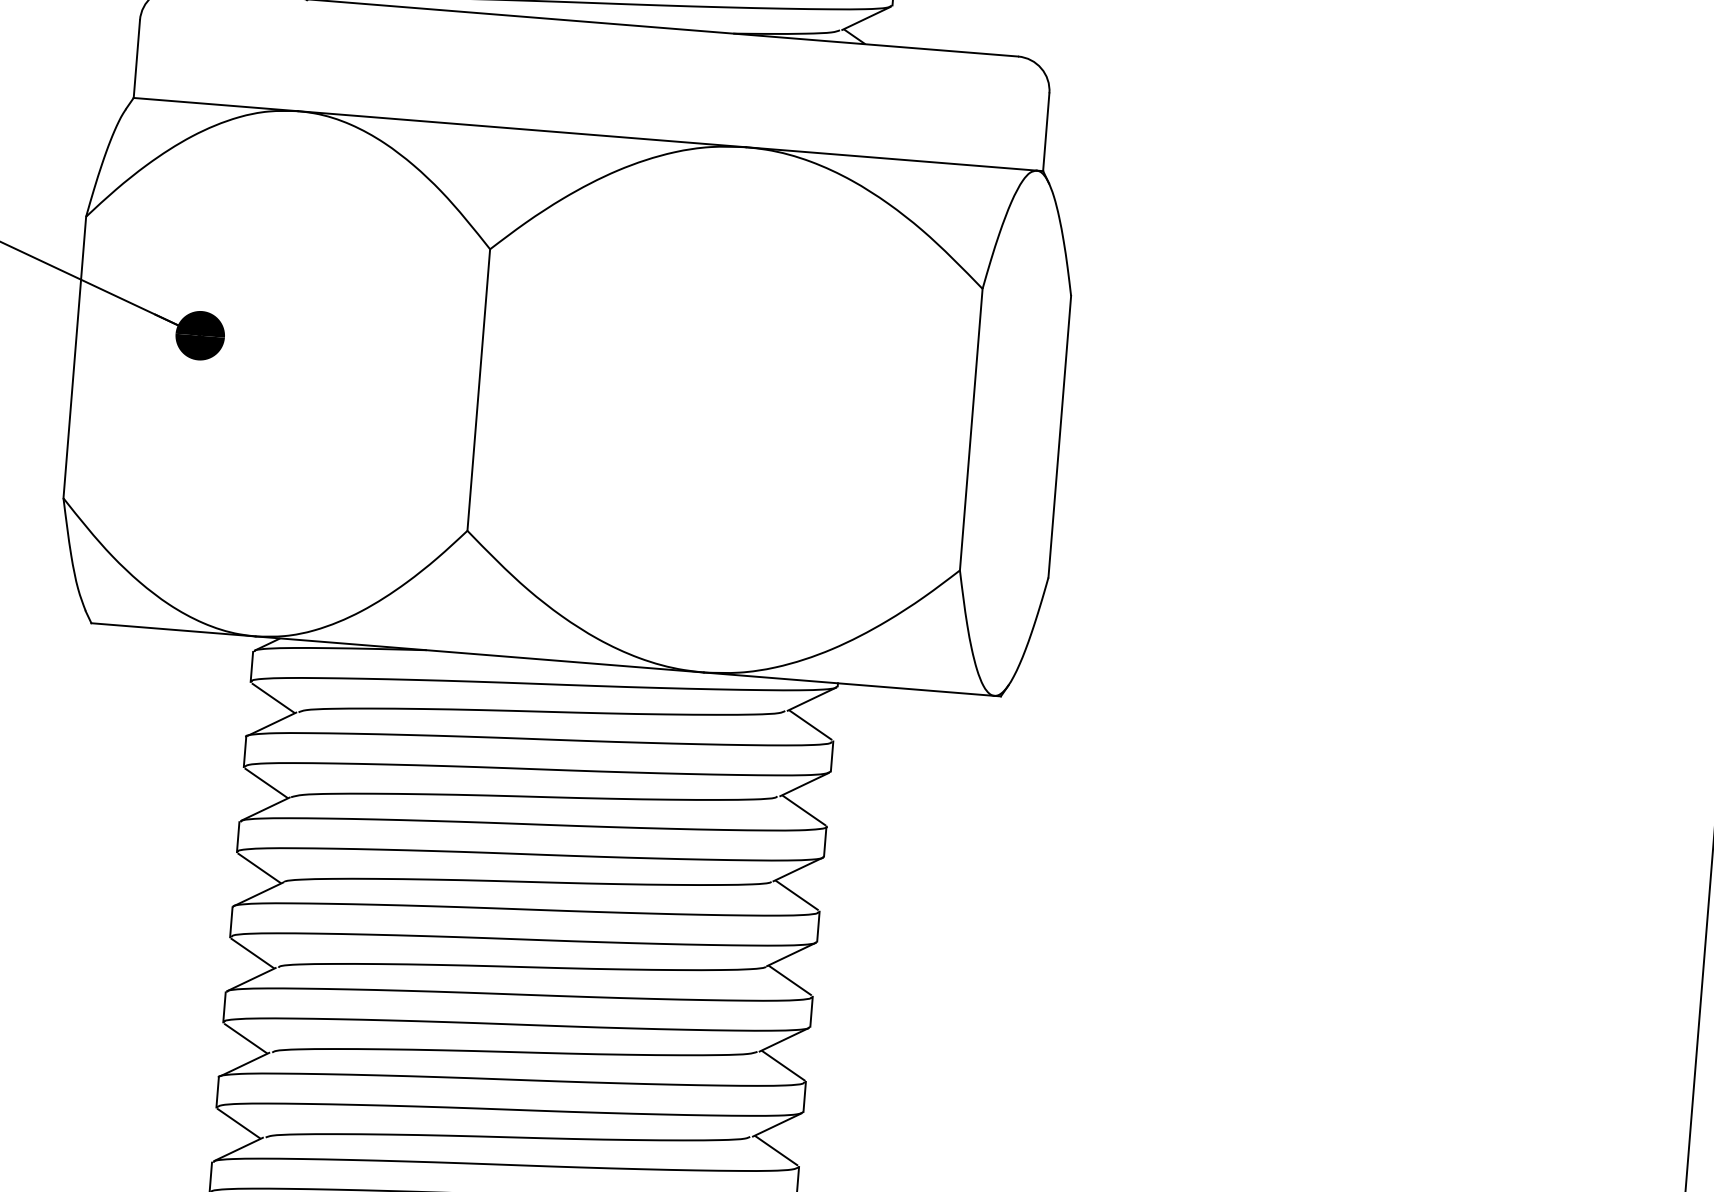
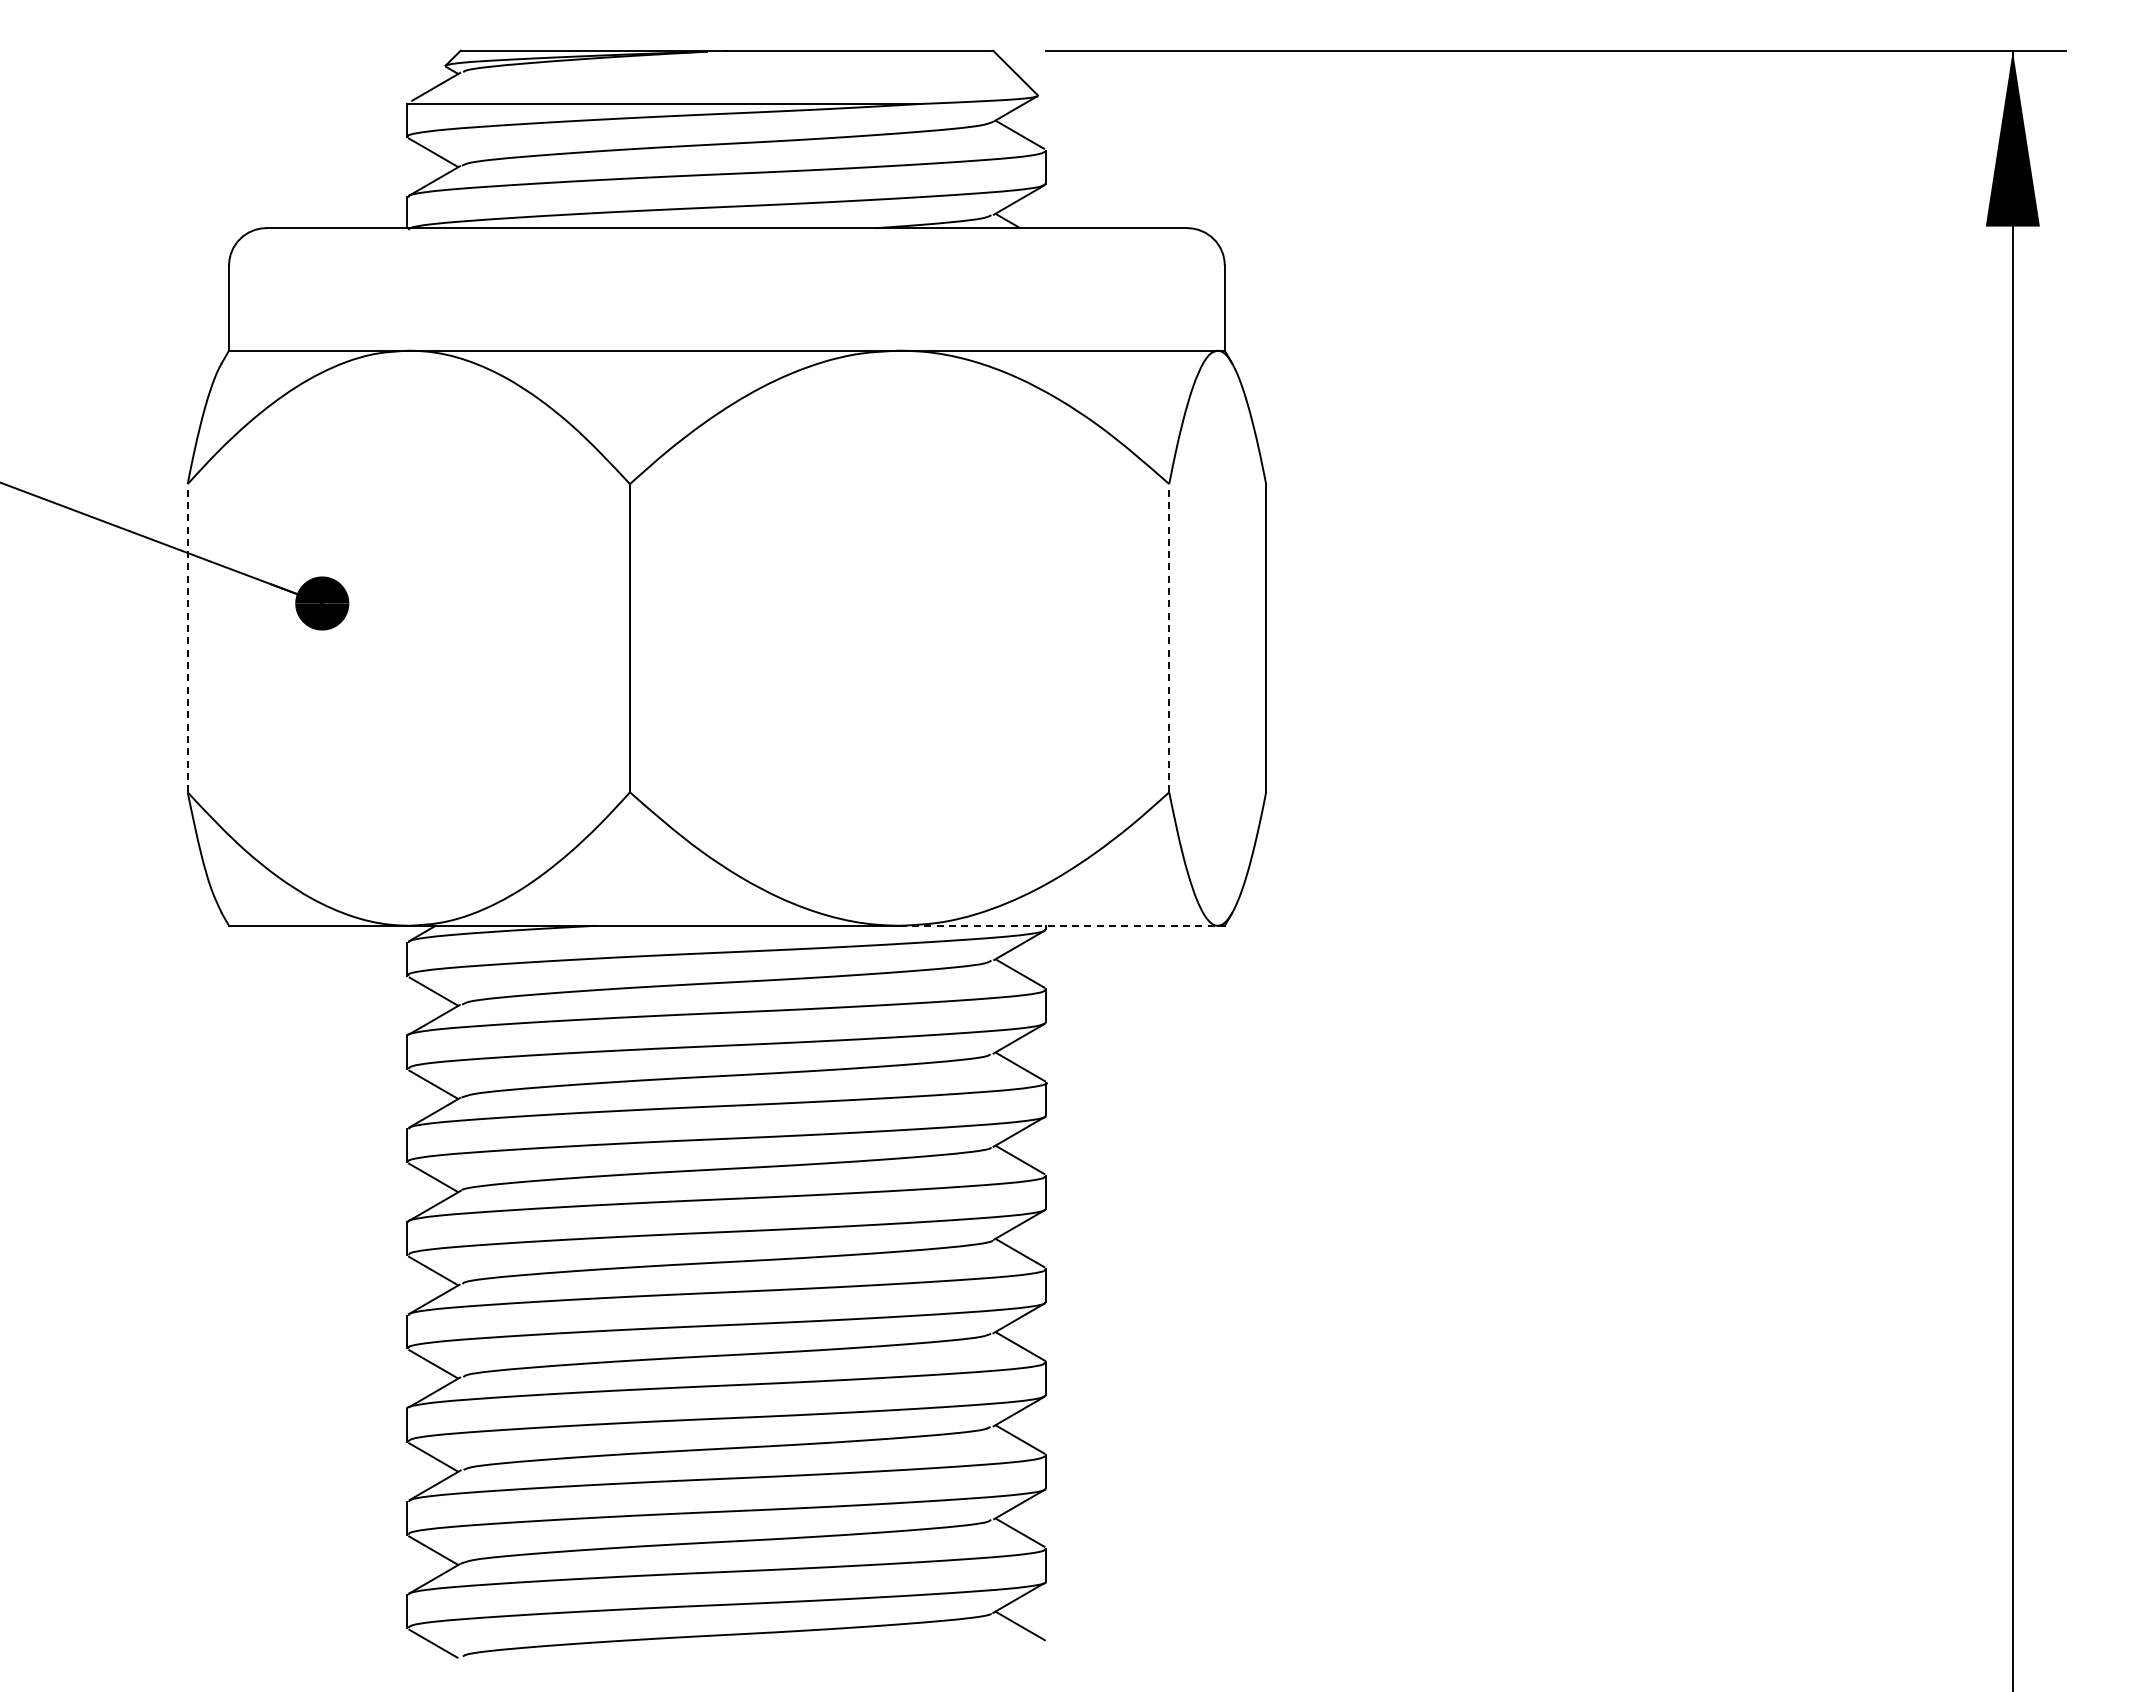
line: (74, 356) -> (187, 637), solid -> dashed
line: (971, 429) -> (1169, 637), solid -> dashed
line: (849, 684) -> (1059, 925), solid -> dashed

